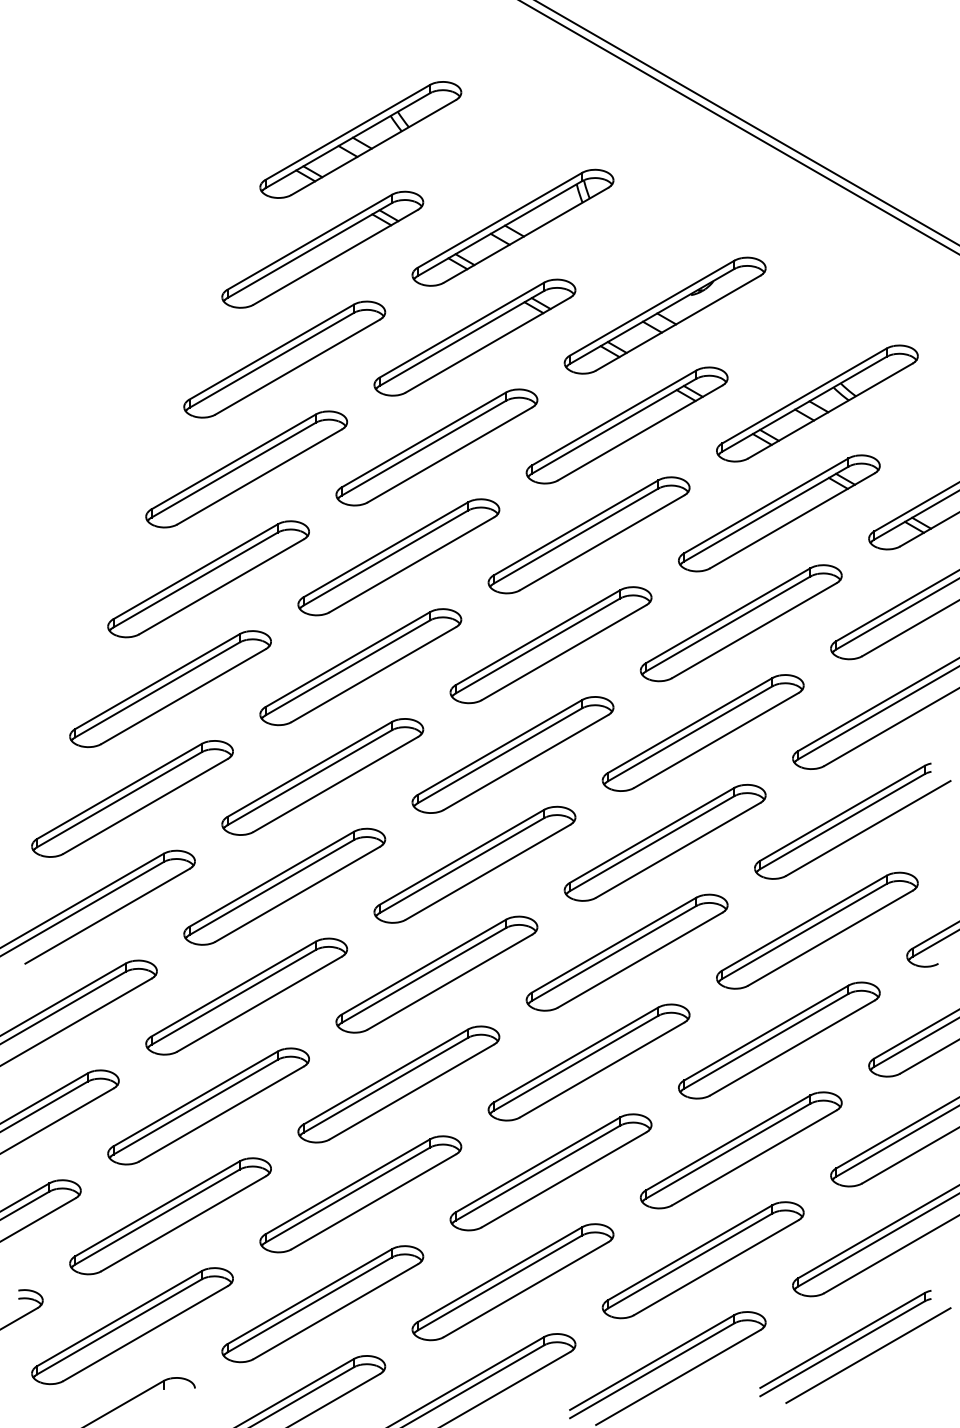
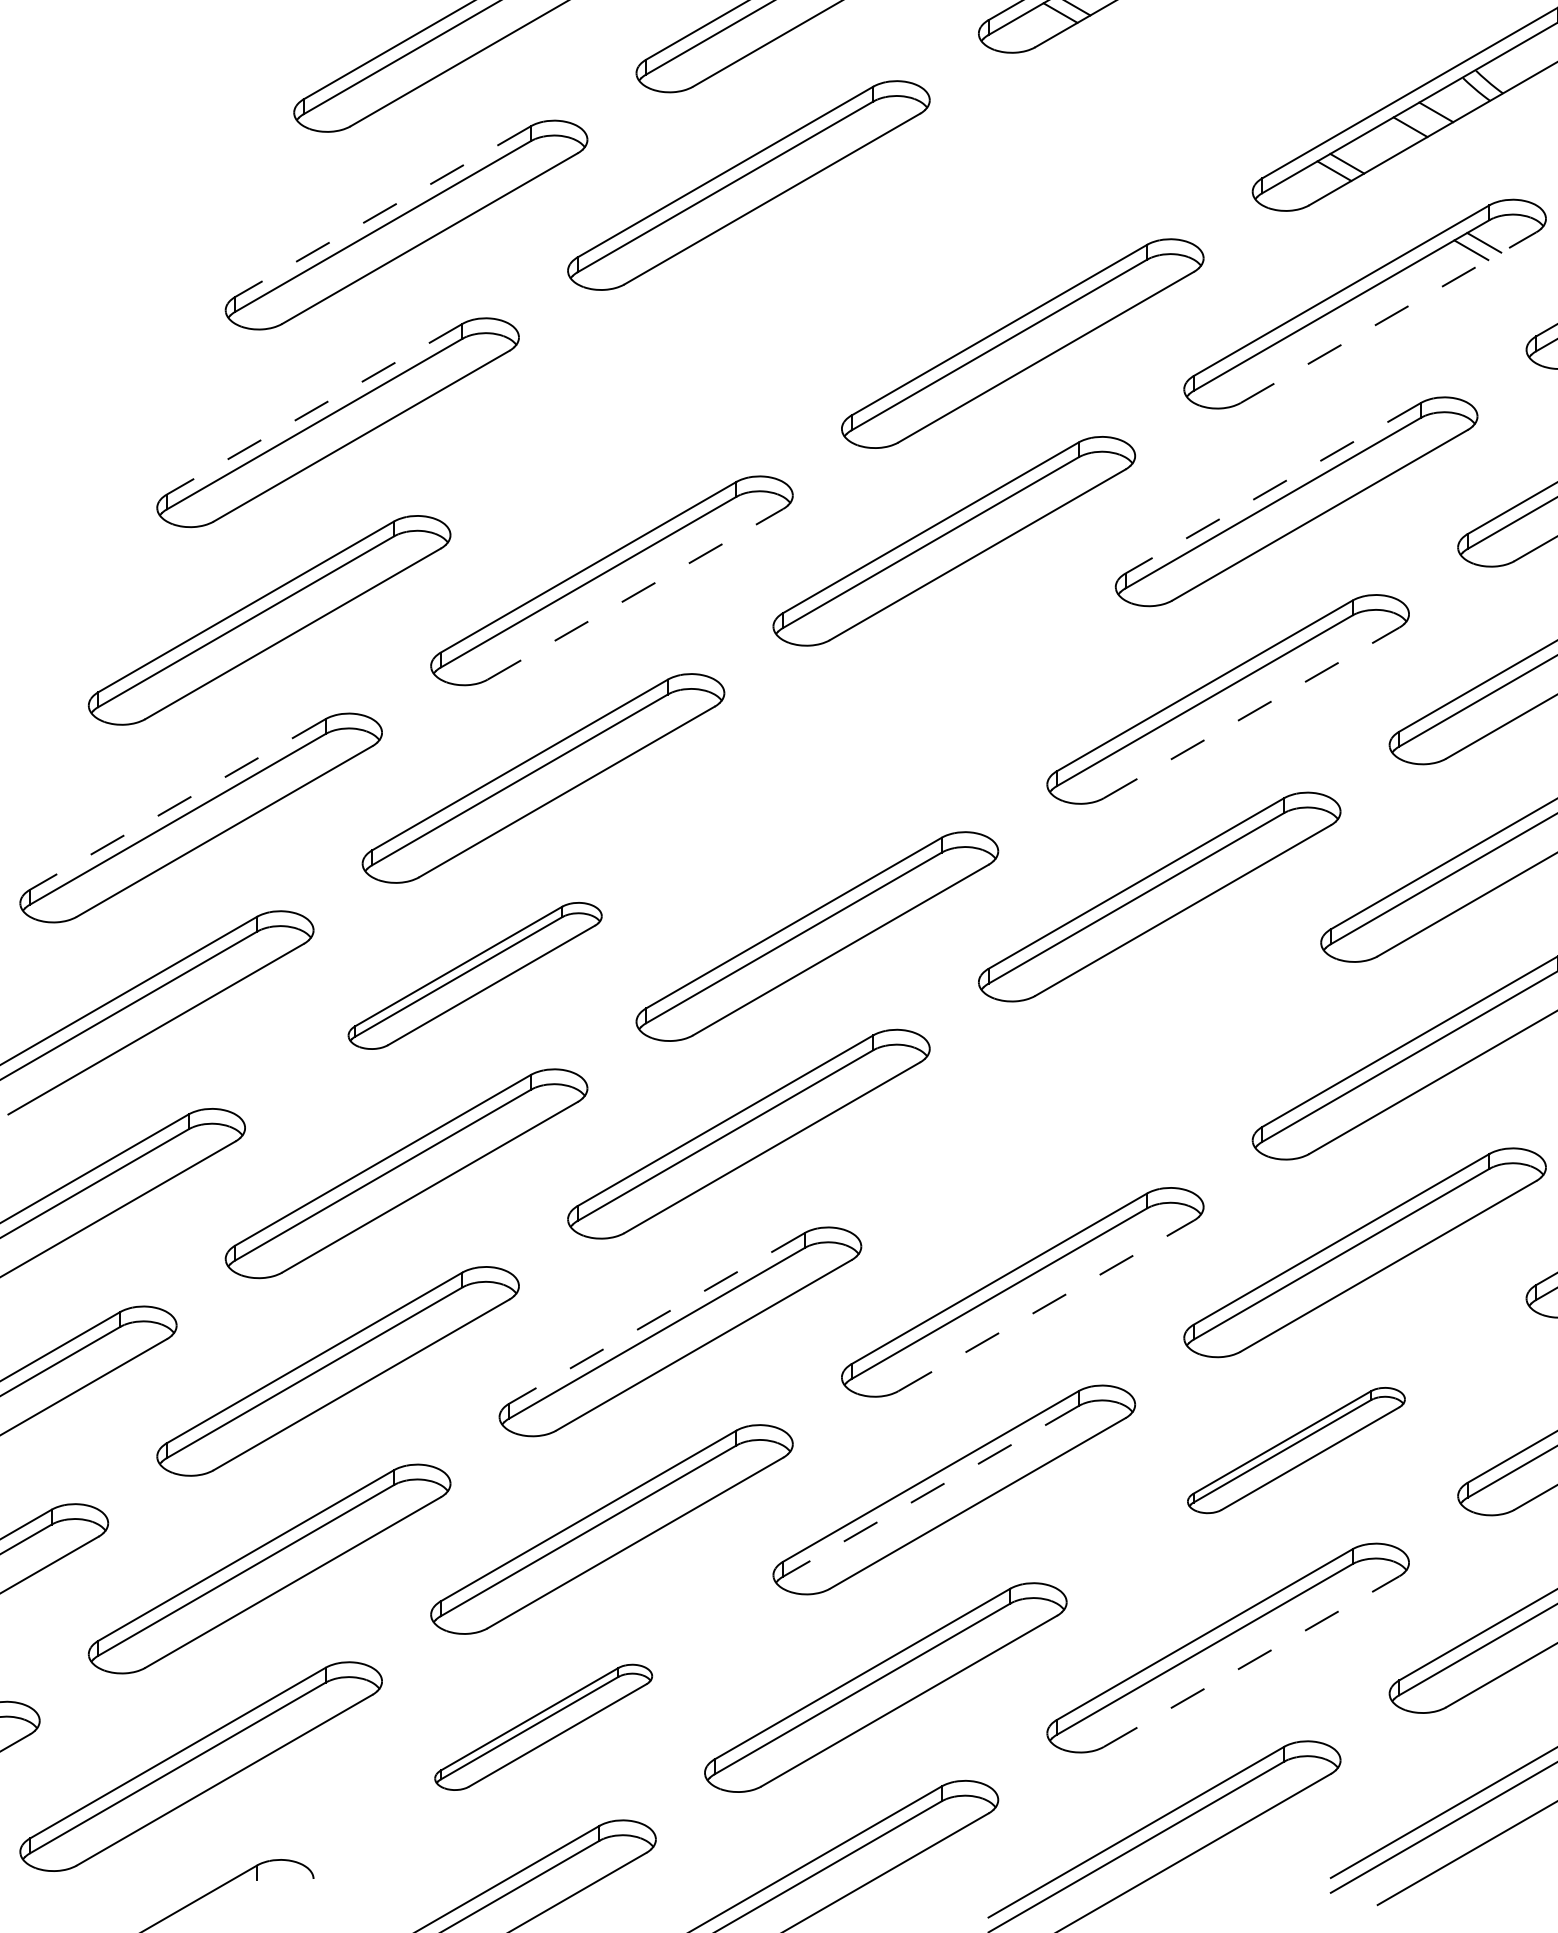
part: (626, 425) -> (1090, 145), removed
line: (233, 461) -> (382, 210), solid -> dashed
line: (792, 520) -> (1388, 316), solid -> dashed
part: (398, 557) -> (679, 383), removed
line: (195, 571) -> (314, 408), solid -> dashed
line: (728, 615) -> (1273, 487), solid -> dashed
line: (373, 674) -> (634, 594), solid -> dashed
line: (716, 740) -> (1252, 712), solid -> dashed
part: (512, 754) -> (884, 738), removed
line: (119, 791) -> (177, 804), solid -> dashed
part: (284, 886) -> (474, 975), size x0.7
part: (626, 952) -> (1090, 1094), removed
line: (602, 1070) -> (1046, 1306), solid -> dashed
line: (385, 1077) -> (656, 1319), solid -> dashed
part: (740, 1150) -> (1295, 1450), size x0.6
line: (538, 1173) -> (931, 1492), solid -> dashed
line: (716, 1267) -> (1252, 1661), solid -> dashed
part: (322, 1304) -> (543, 1727), size x0.6

